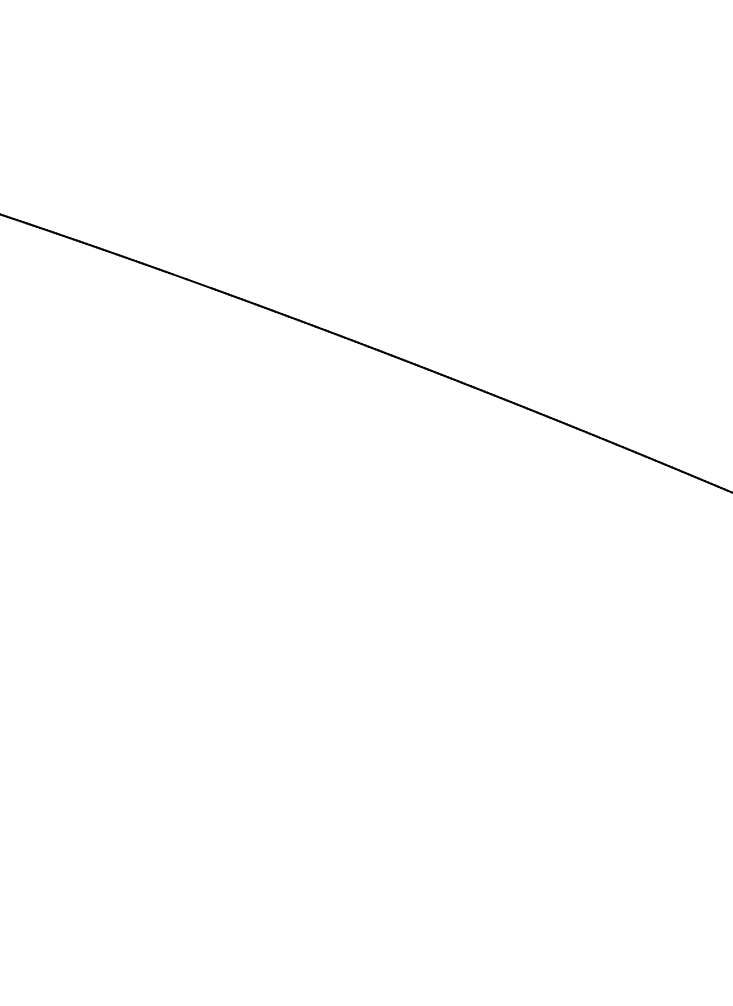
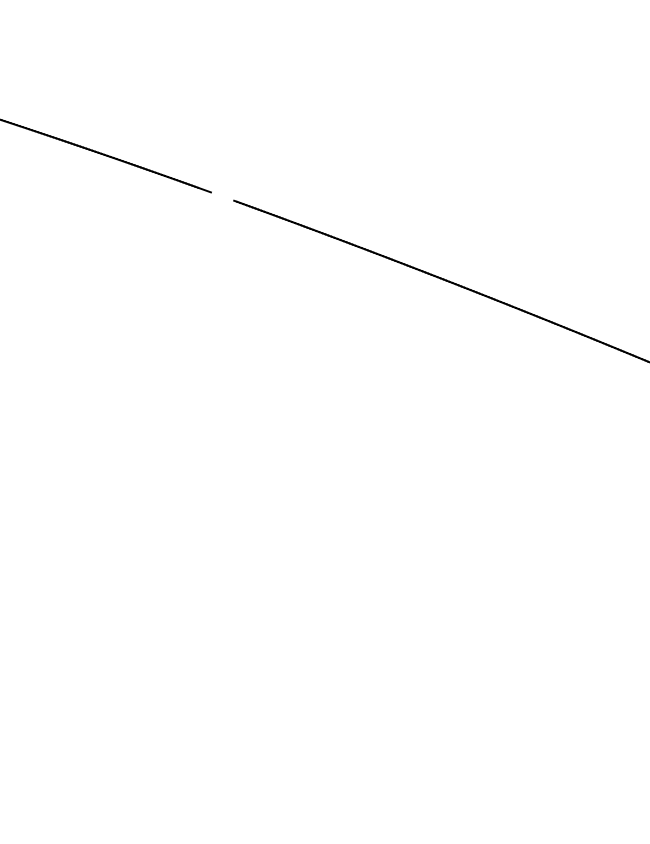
line: (198, 283) -> (221, 196), removed

